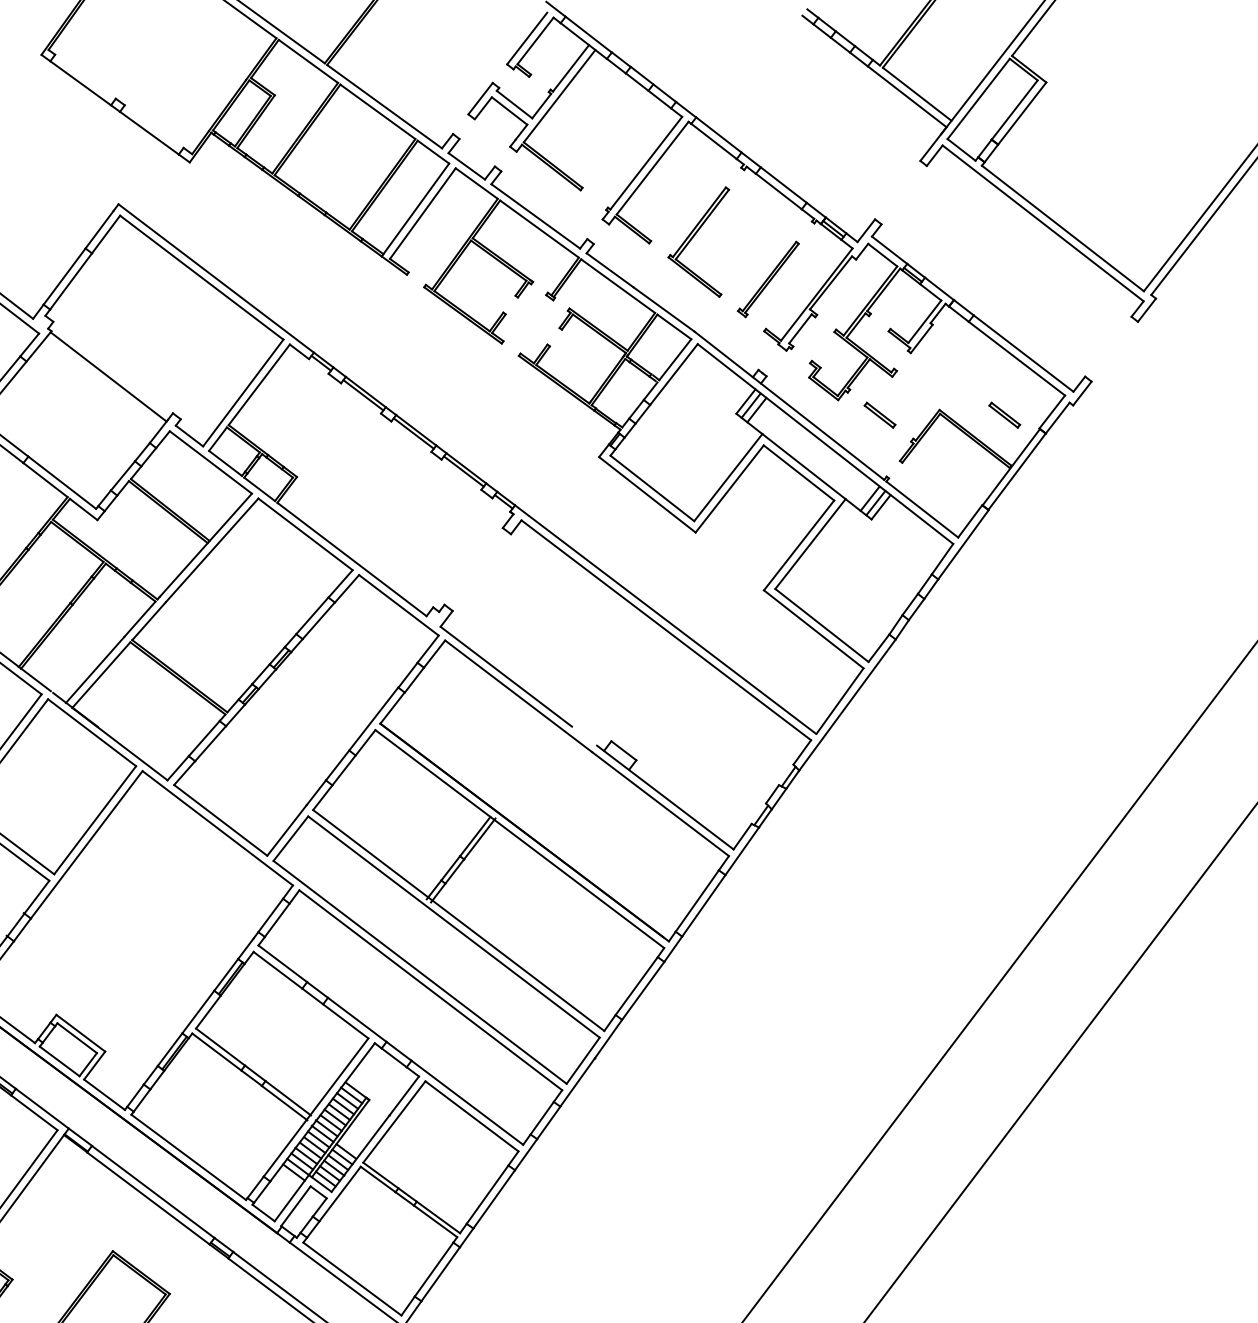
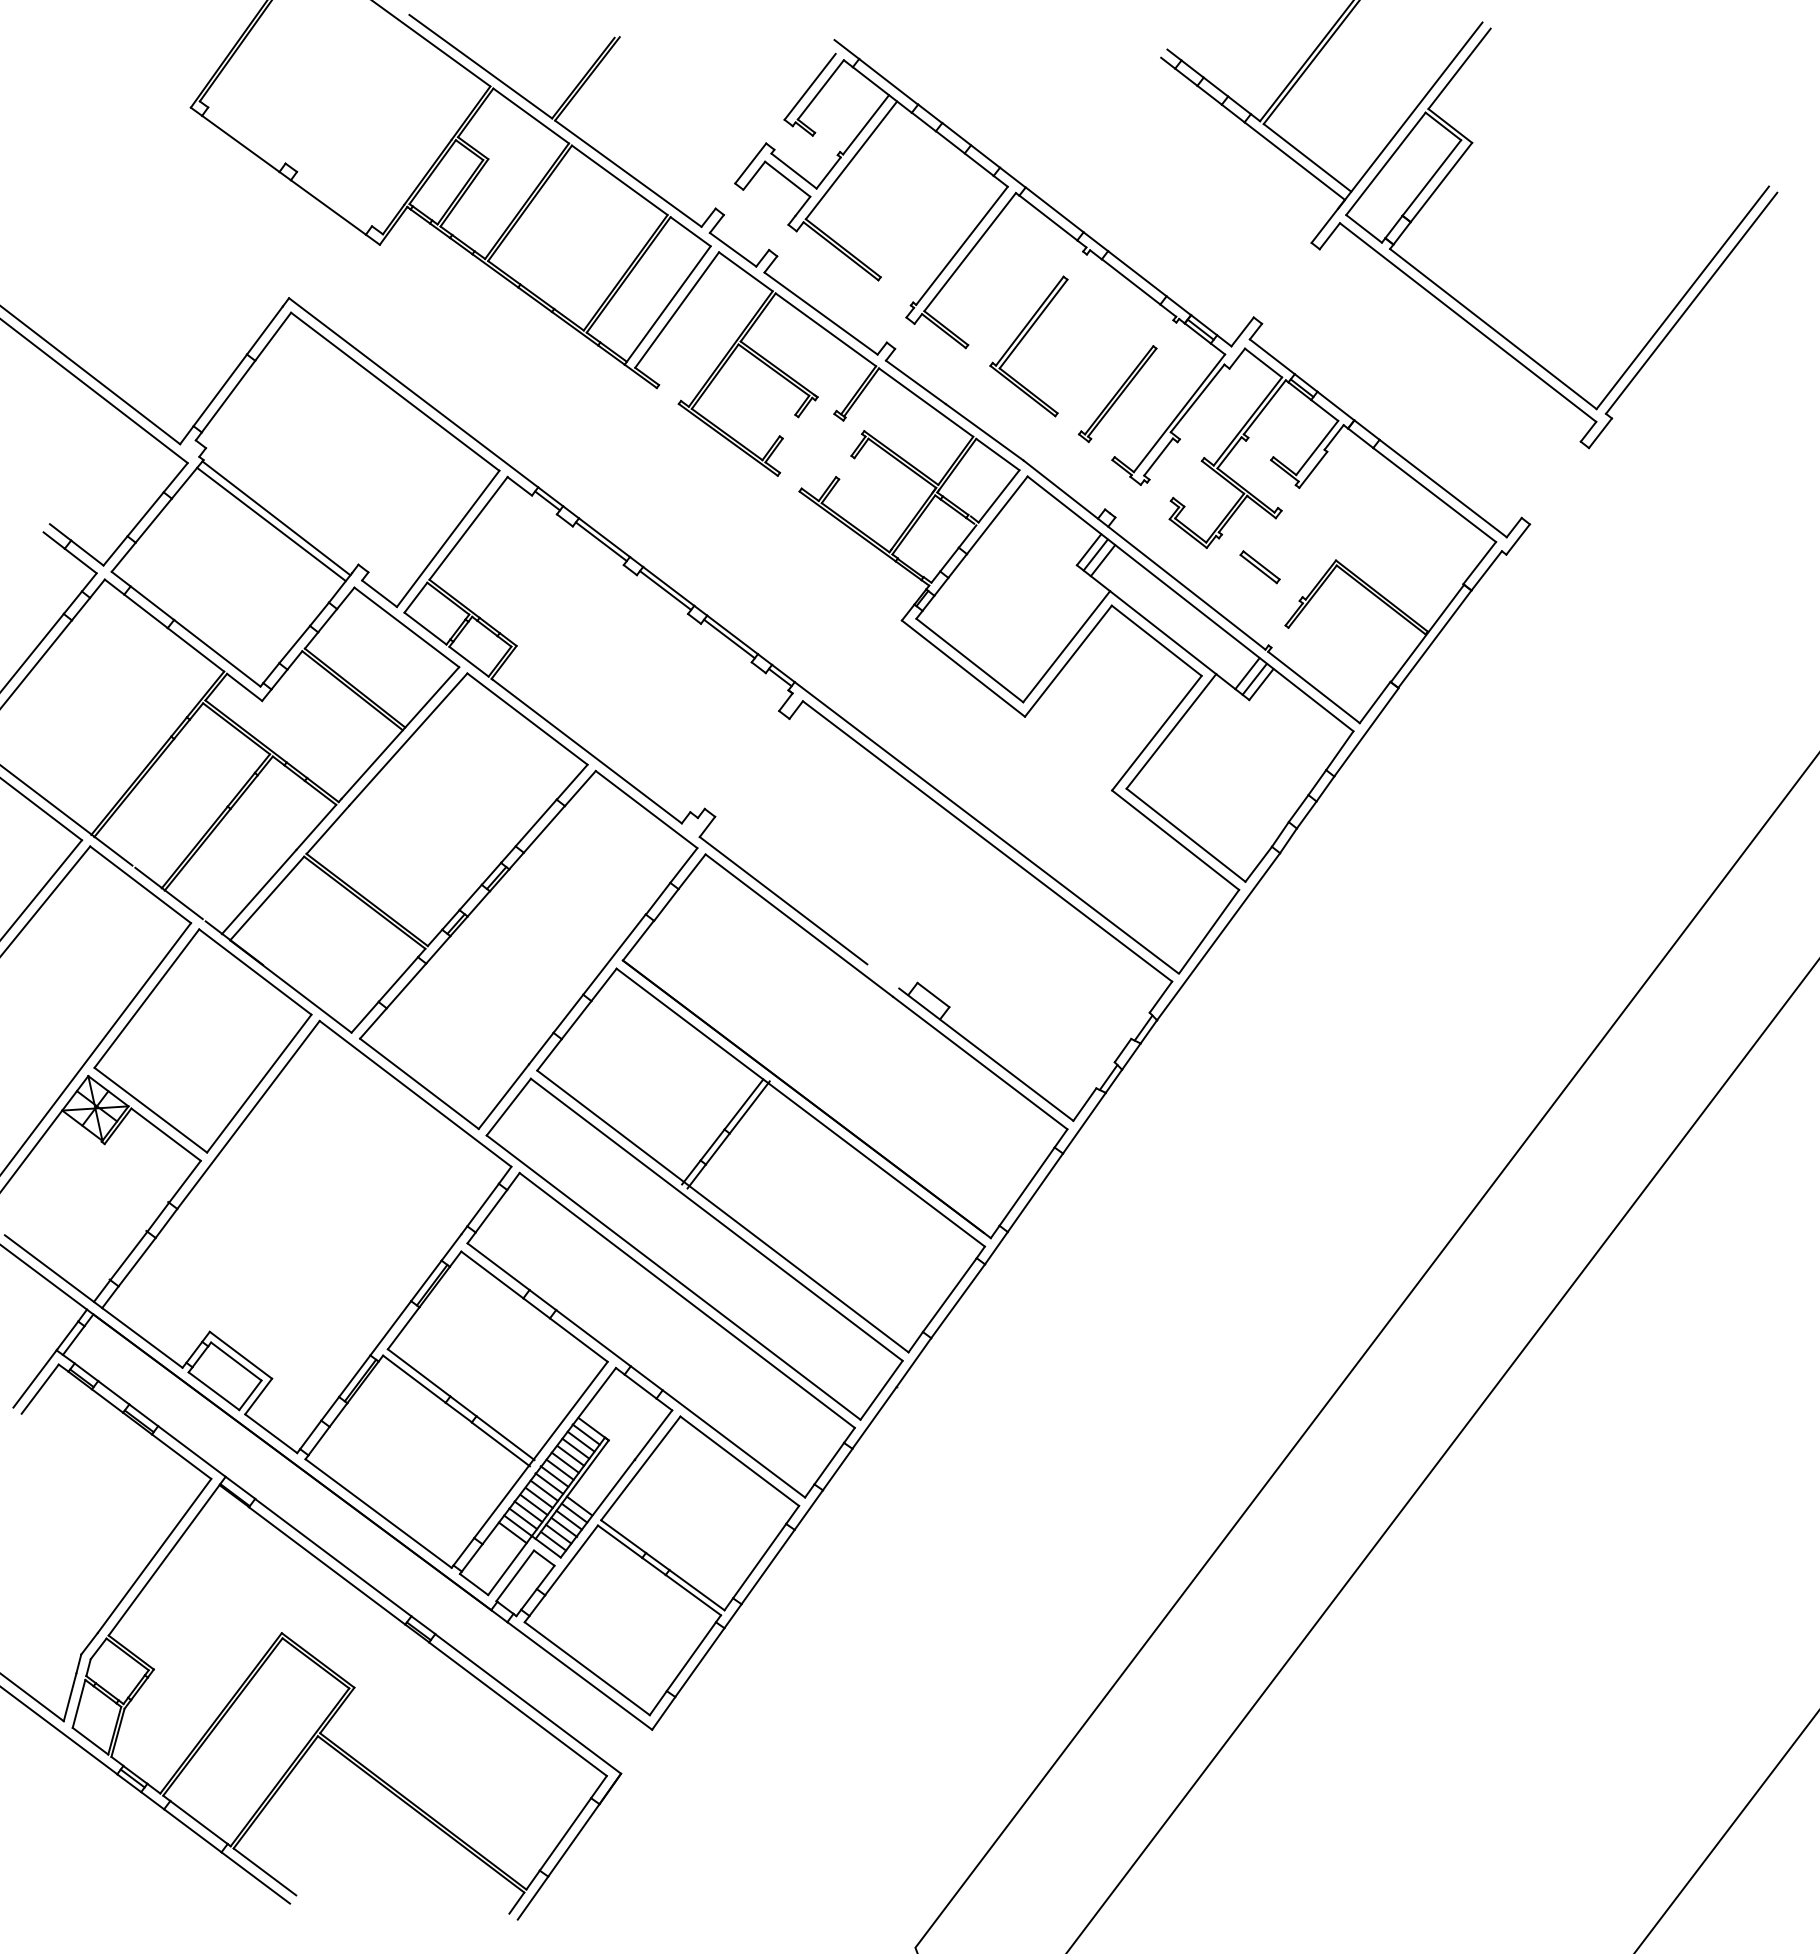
line: (104, 381) -> (271, 524), added
part: (1004, 415) -> (1418, 567), removed

